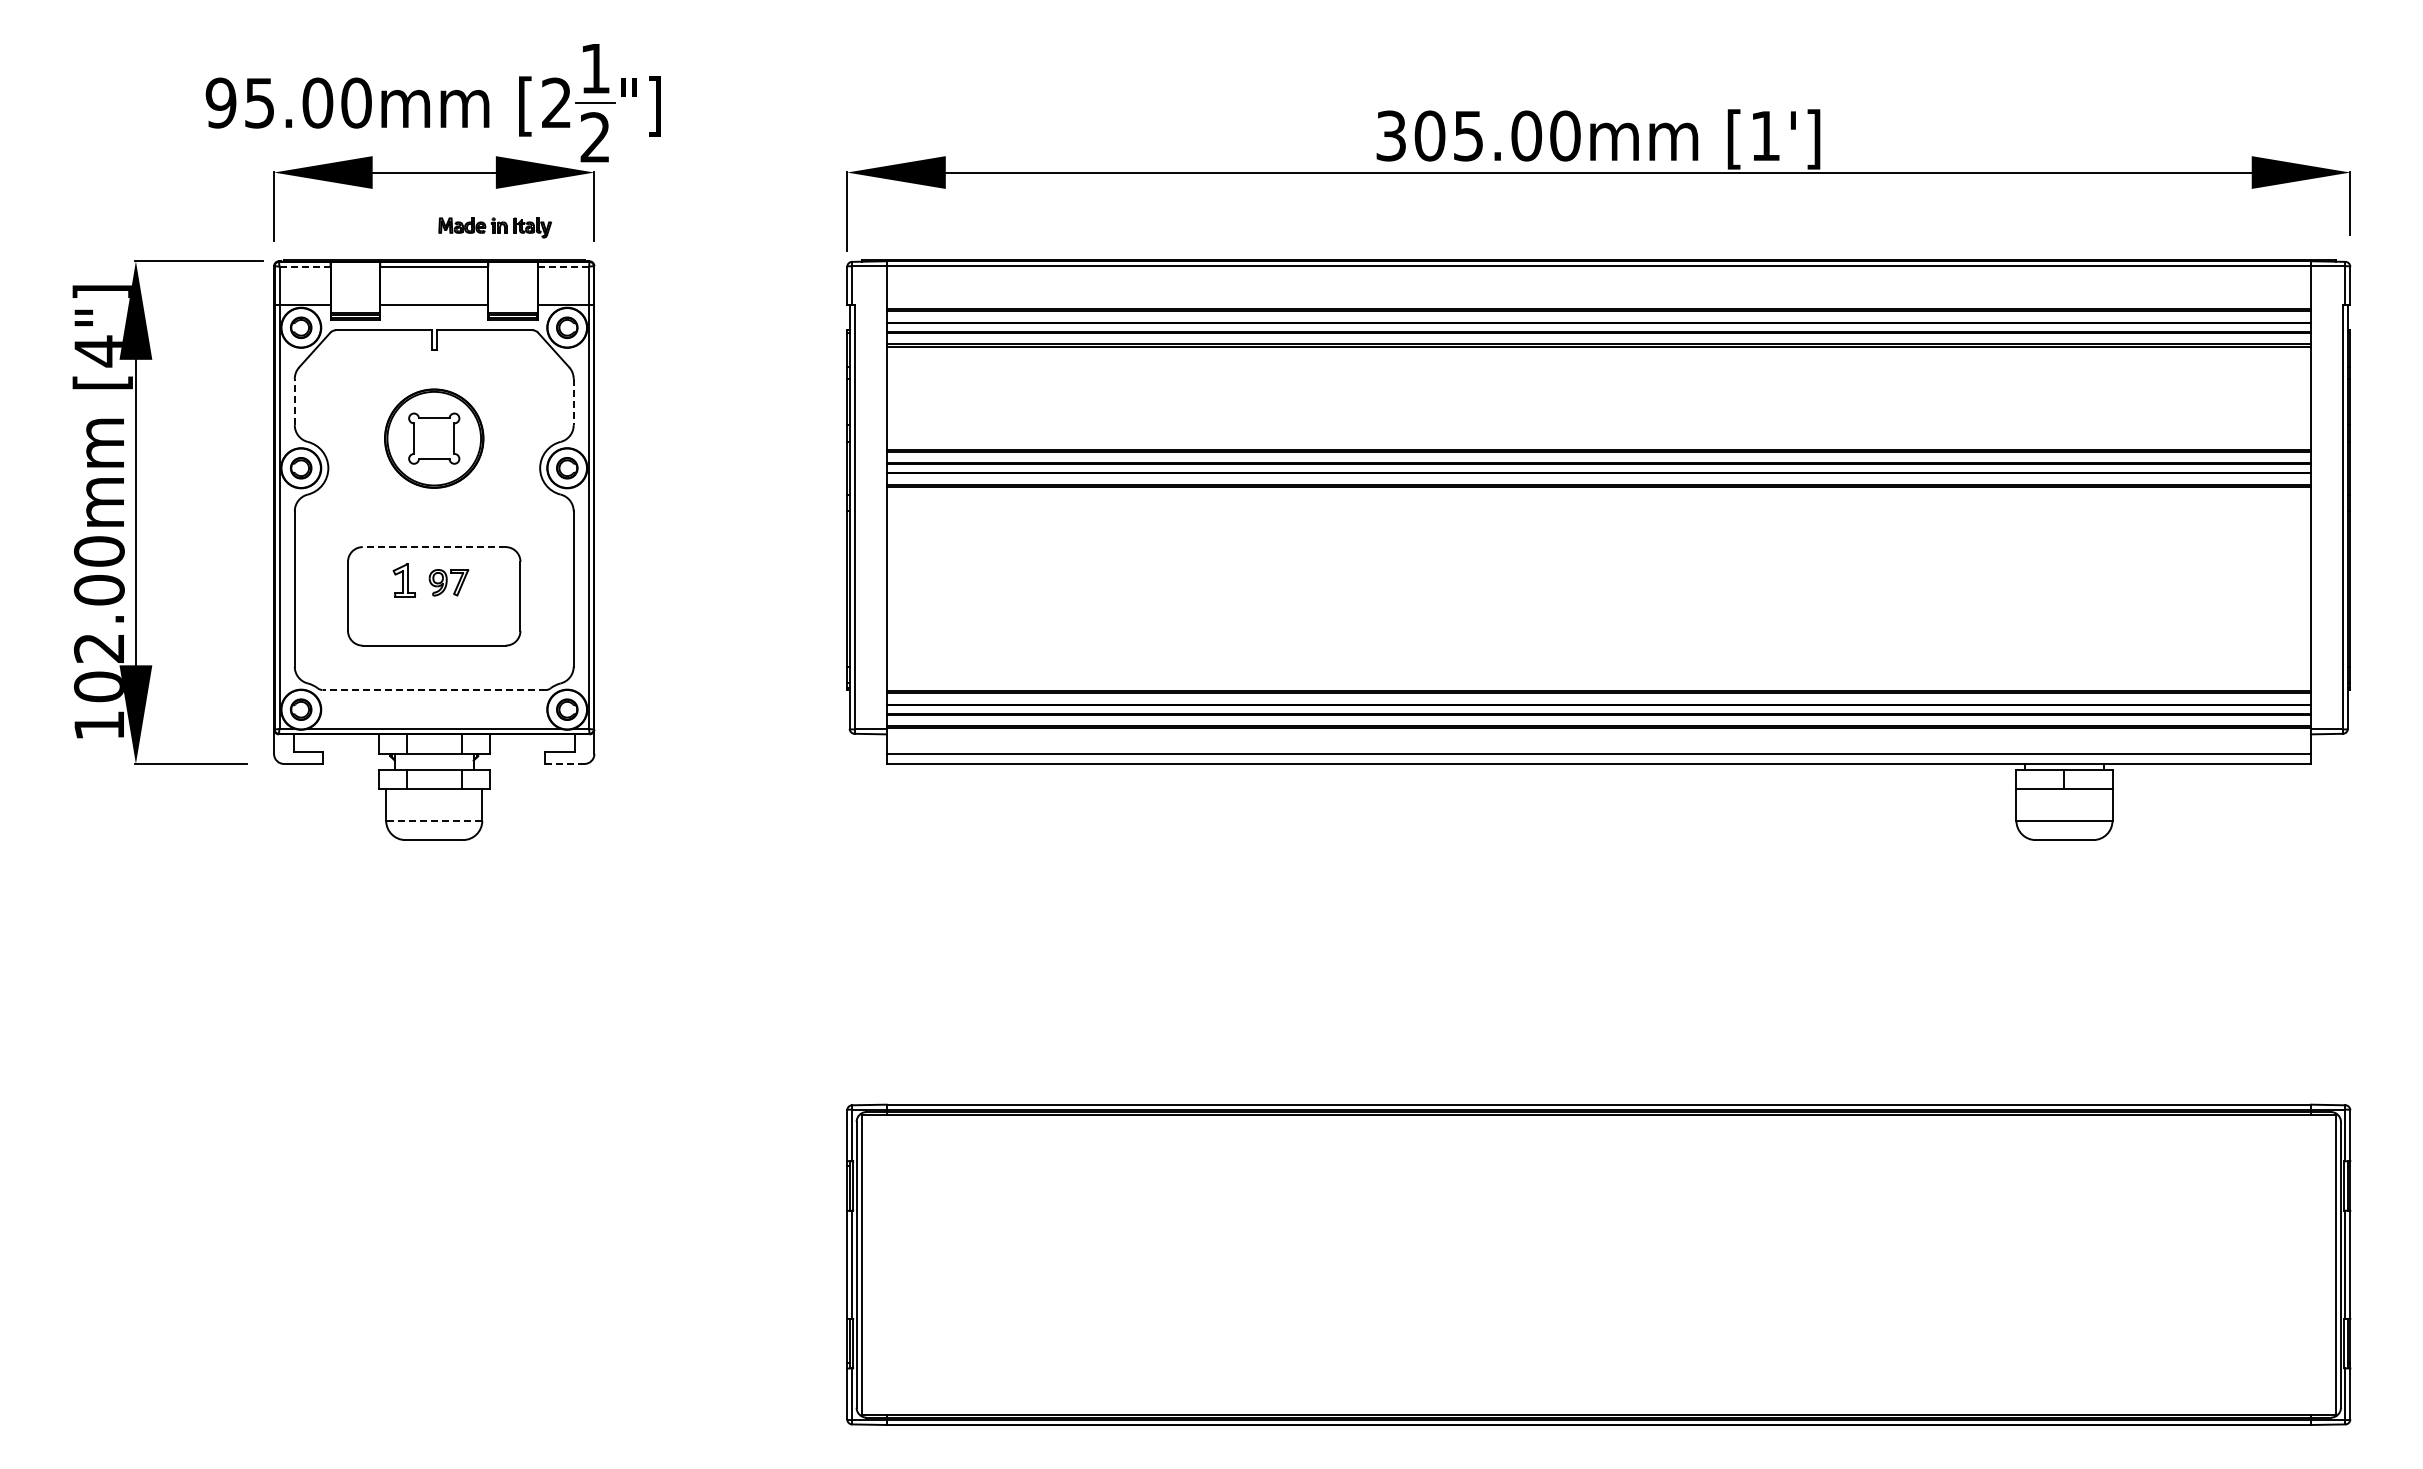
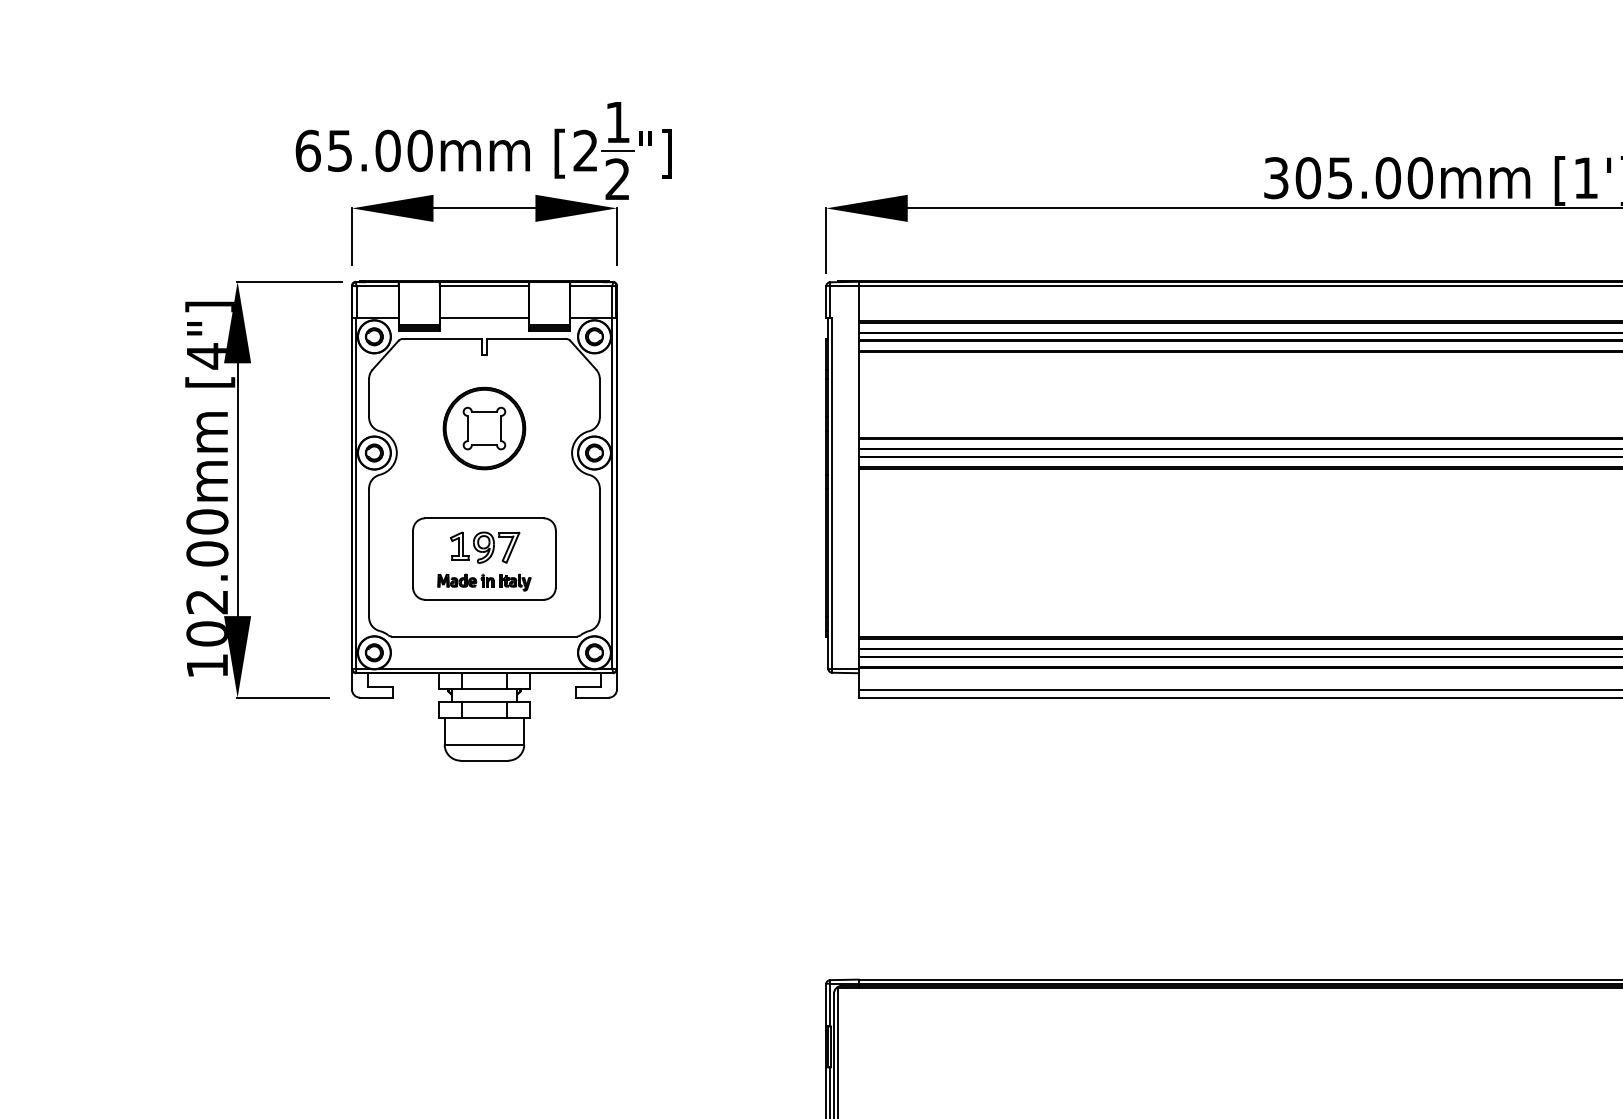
text: (220, 102) -> (307, 150), 95.00mm -> 65.00mm
part: (495, 227) -> (484, 582), moved
line: (304, 266) -> (377, 286), dashed -> solid
line: (562, 266) -> (590, 286), dashed -> solid
line: (294, 401) -> (368, 397), dashed -> solid
line: (573, 402) -> (599, 398), dashed -> solid
line: (433, 547) -> (483, 518), dashed -> solid
part: (448, 582) -> (496, 547), size x1.43
line: (434, 690) -> (484, 636), dashed -> solid
line: (564, 763) -> (592, 697), dashed -> solid
line: (433, 820) -> (483, 744), dashed -> solid

